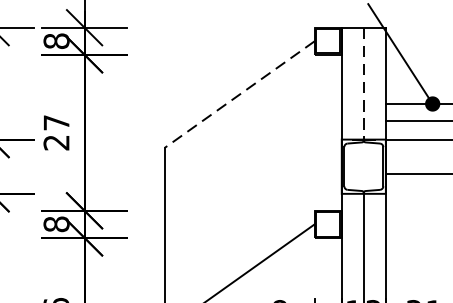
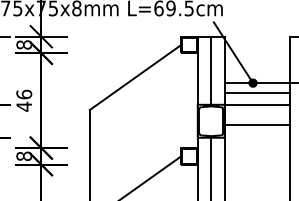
line: (364, 84) -> (211, 71), dashed -> solid
line: (239, 94) -> (135, 77), dashed -> solid
text: (56, 132) -> (24, 100), 27 -> 46

